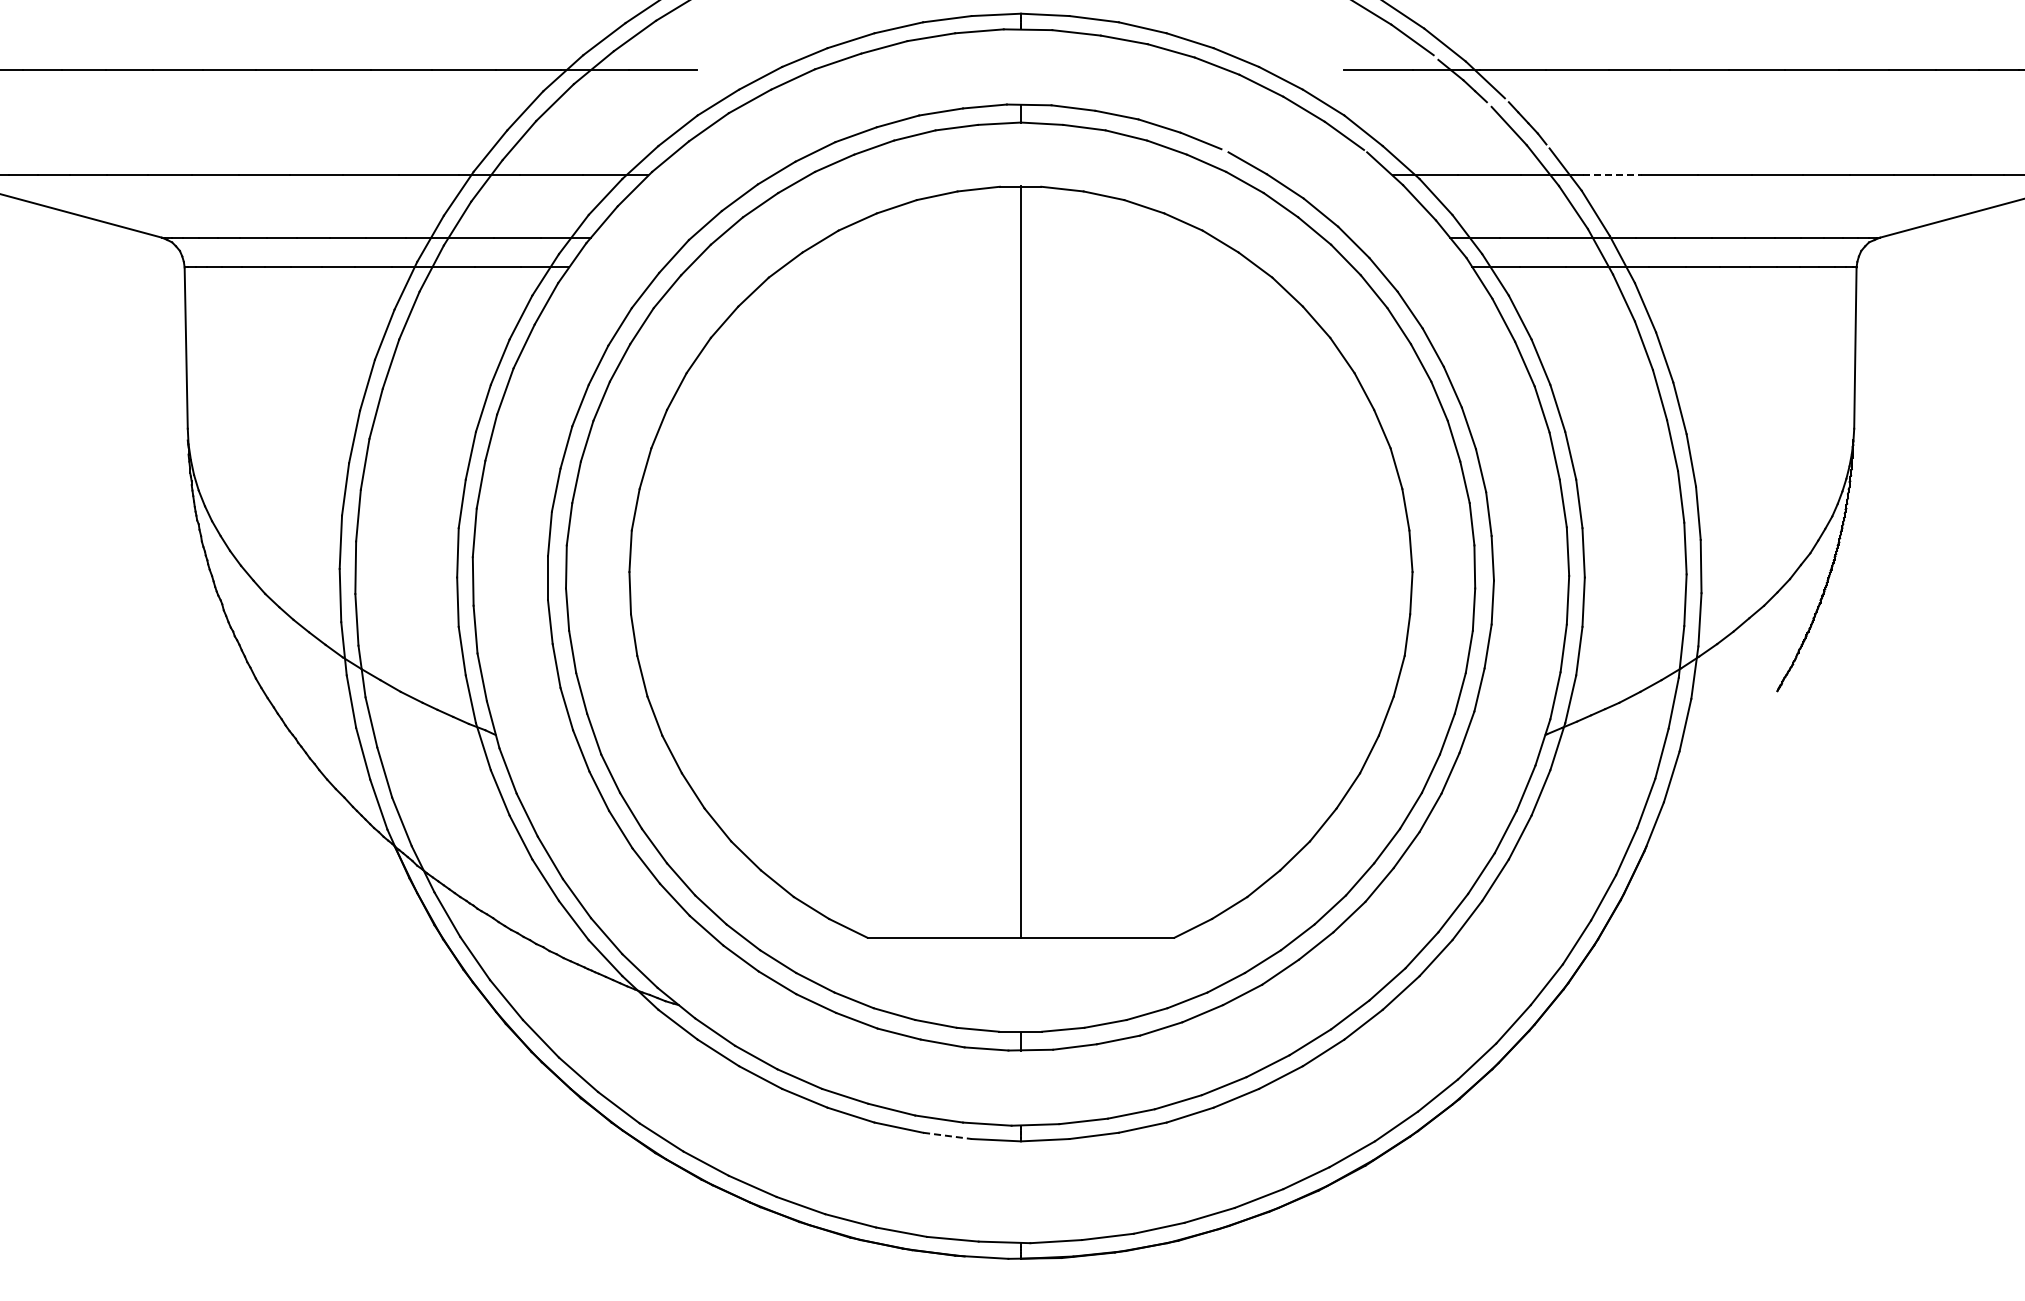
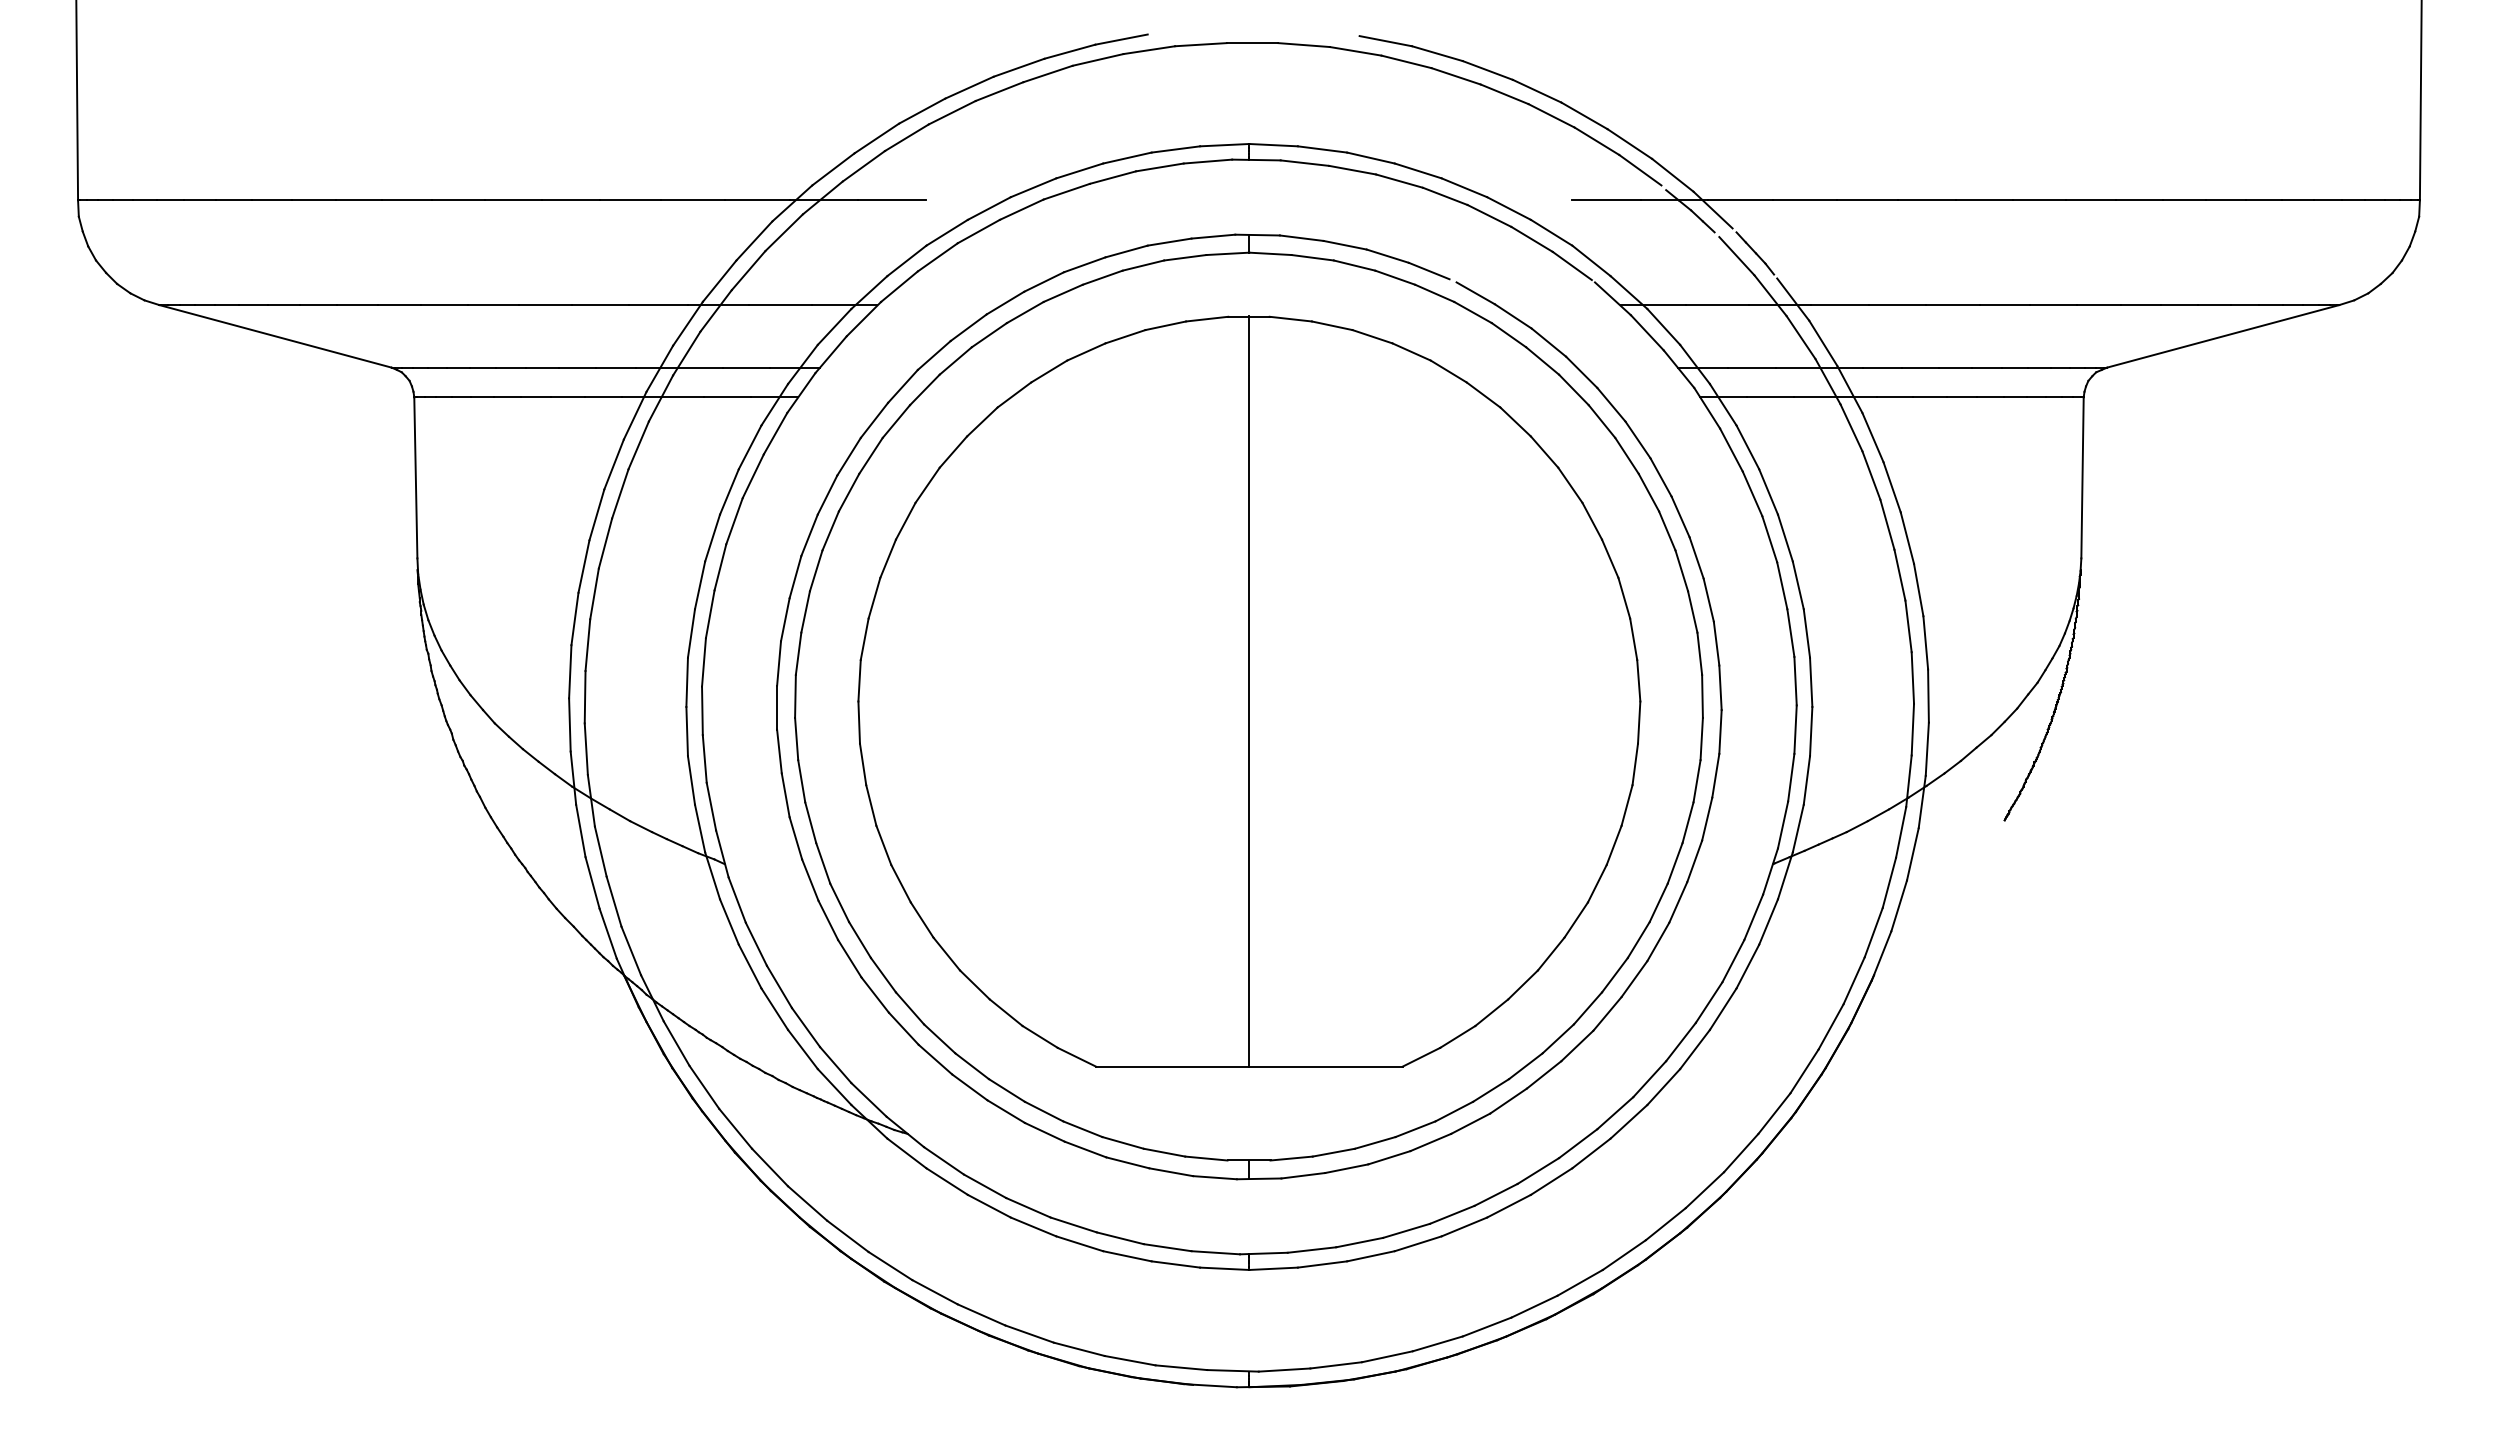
line: (1612, 175) -> (1840, 305), dashed -> solid
line: (948, 1135) -> (1176, 1264), dashed -> solid

